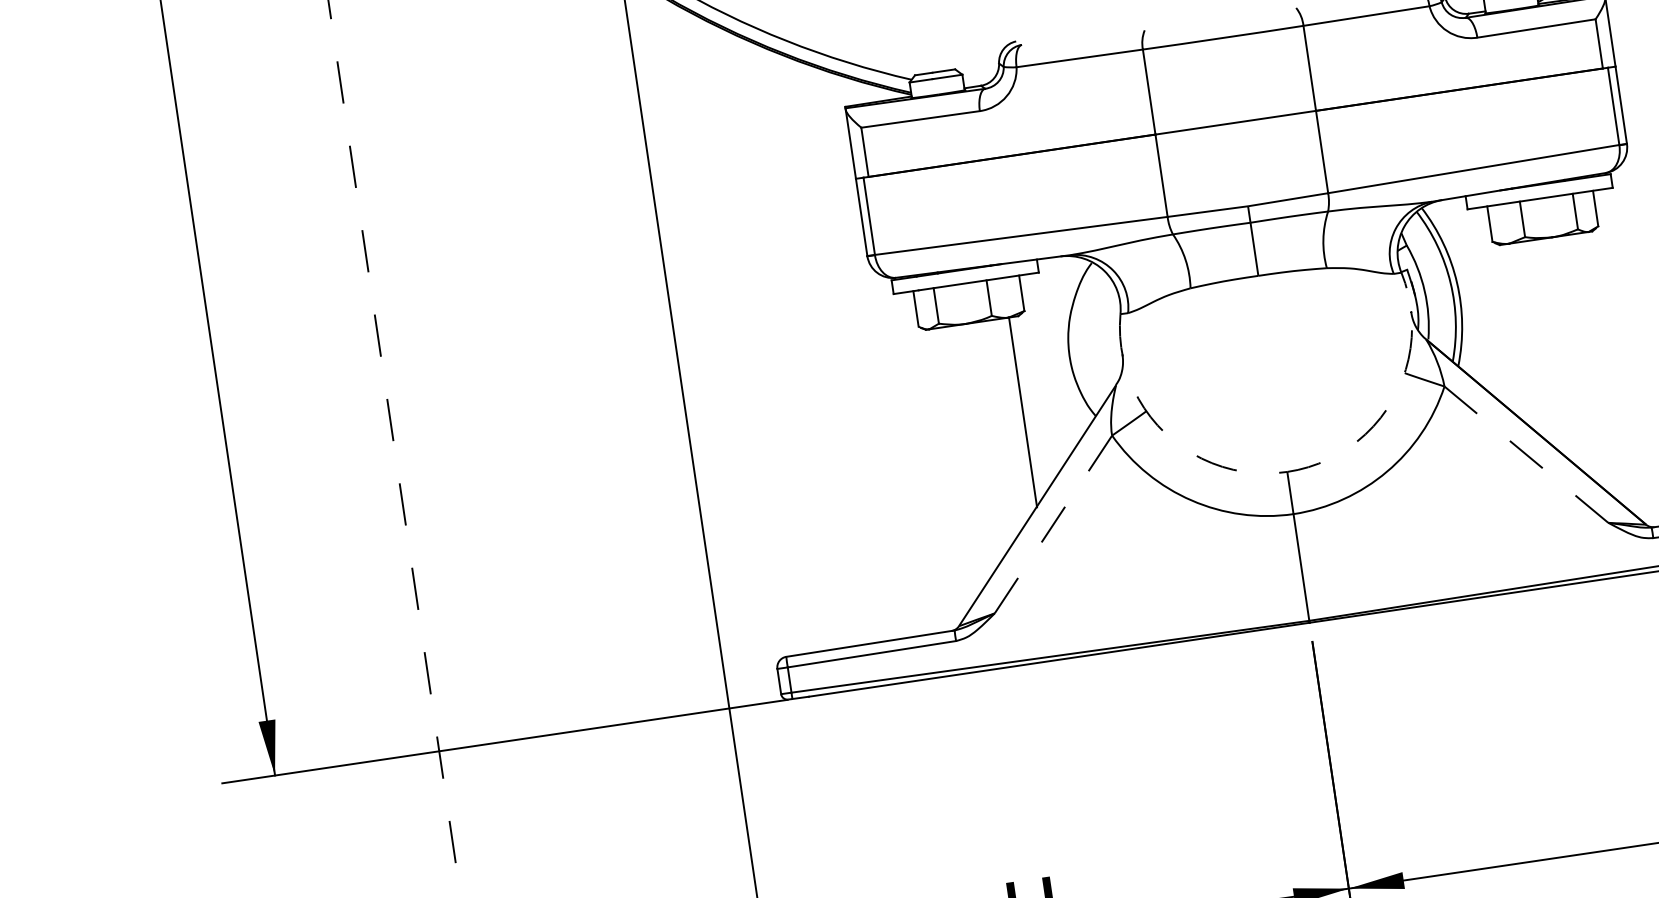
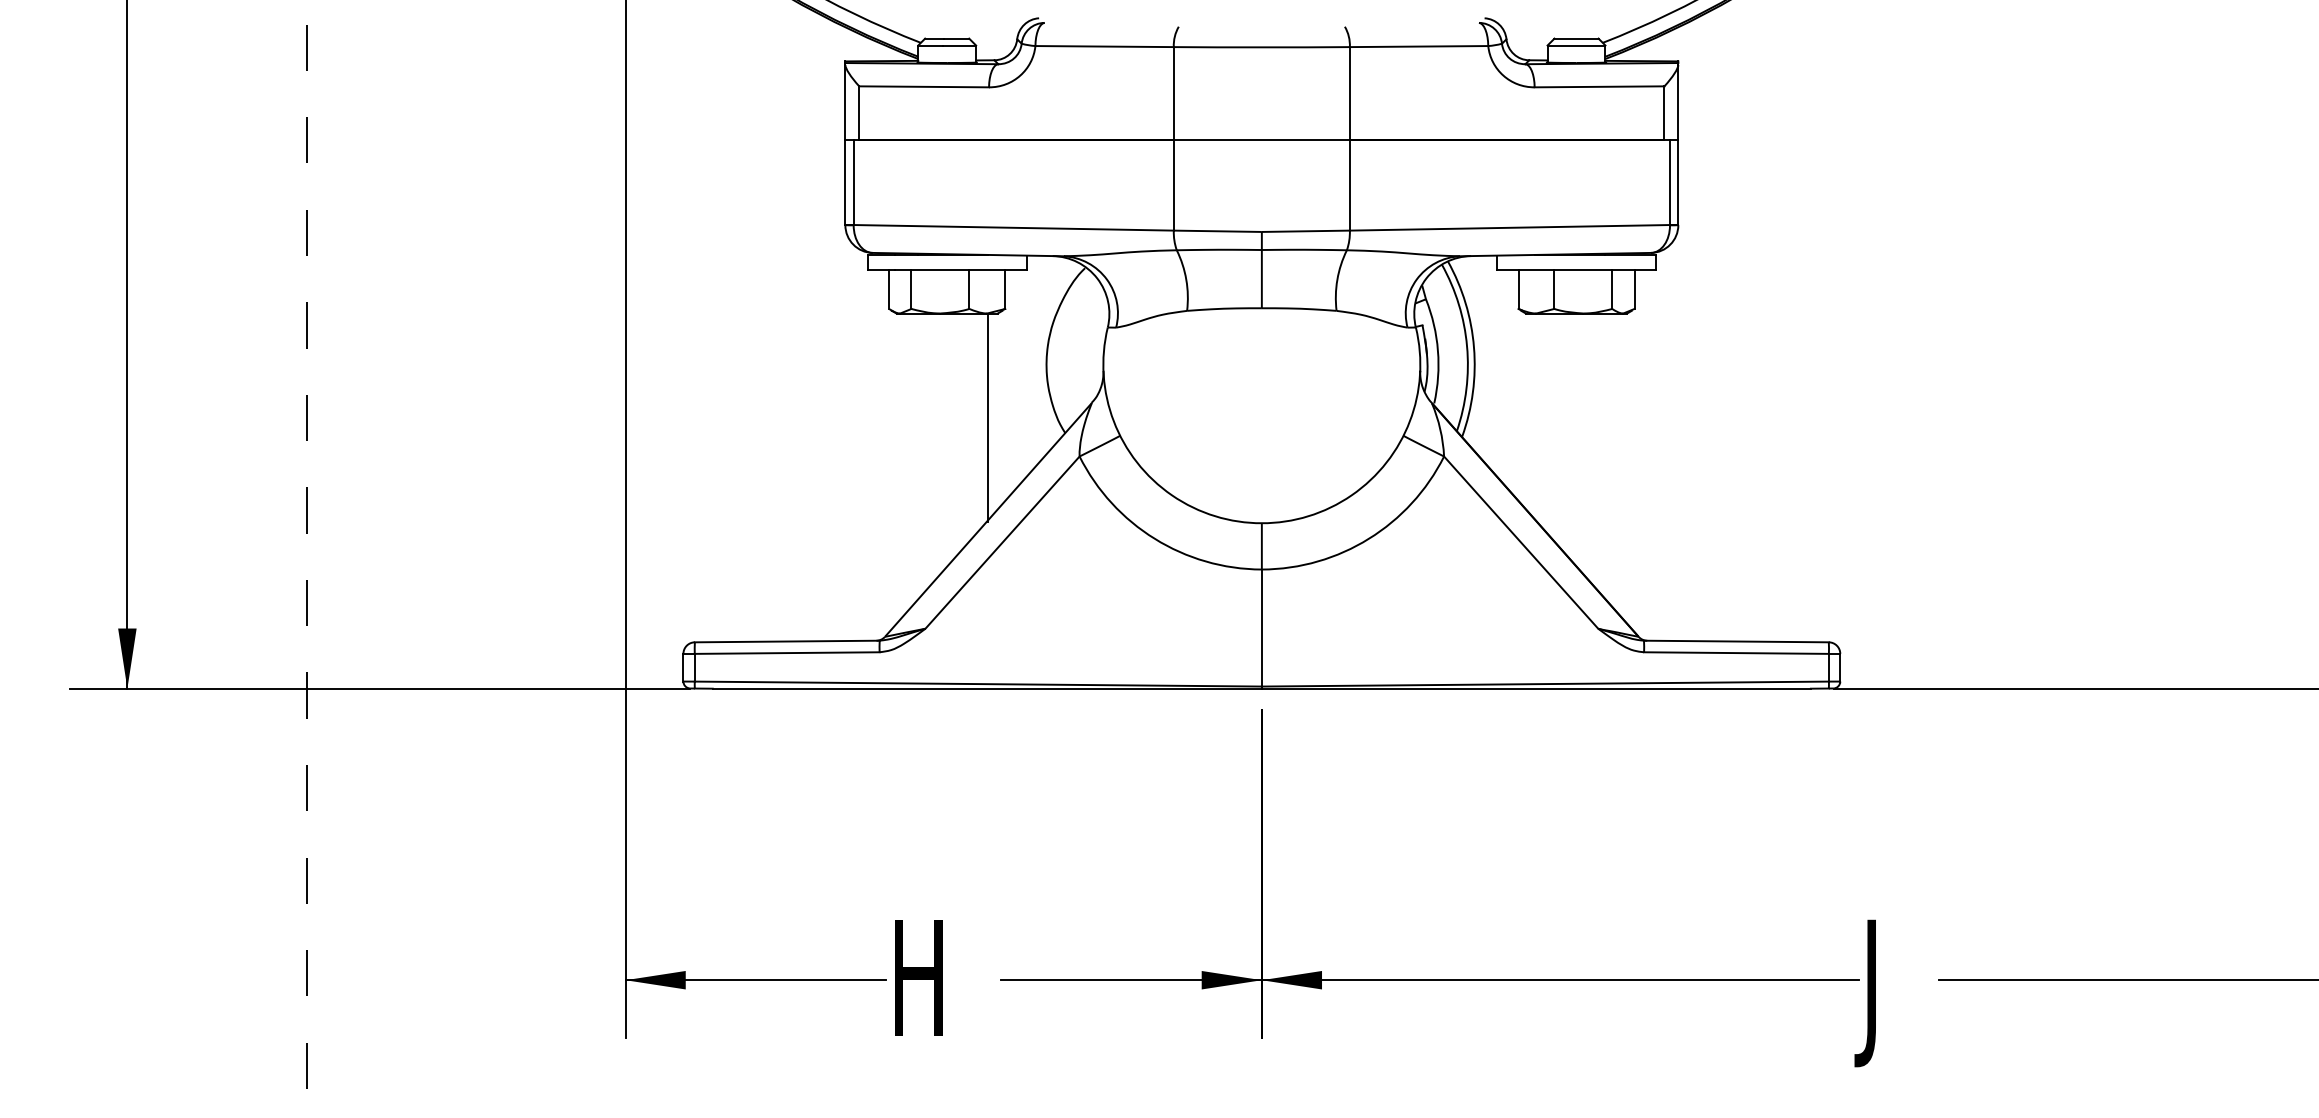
line: (1526, 454) -> (1521, 542), dashed -> solid
arc: (1287, 472) -> (1261, 523), dashed -> solid
line: (1053, 524) -> (1002, 542), dashed -> solid

